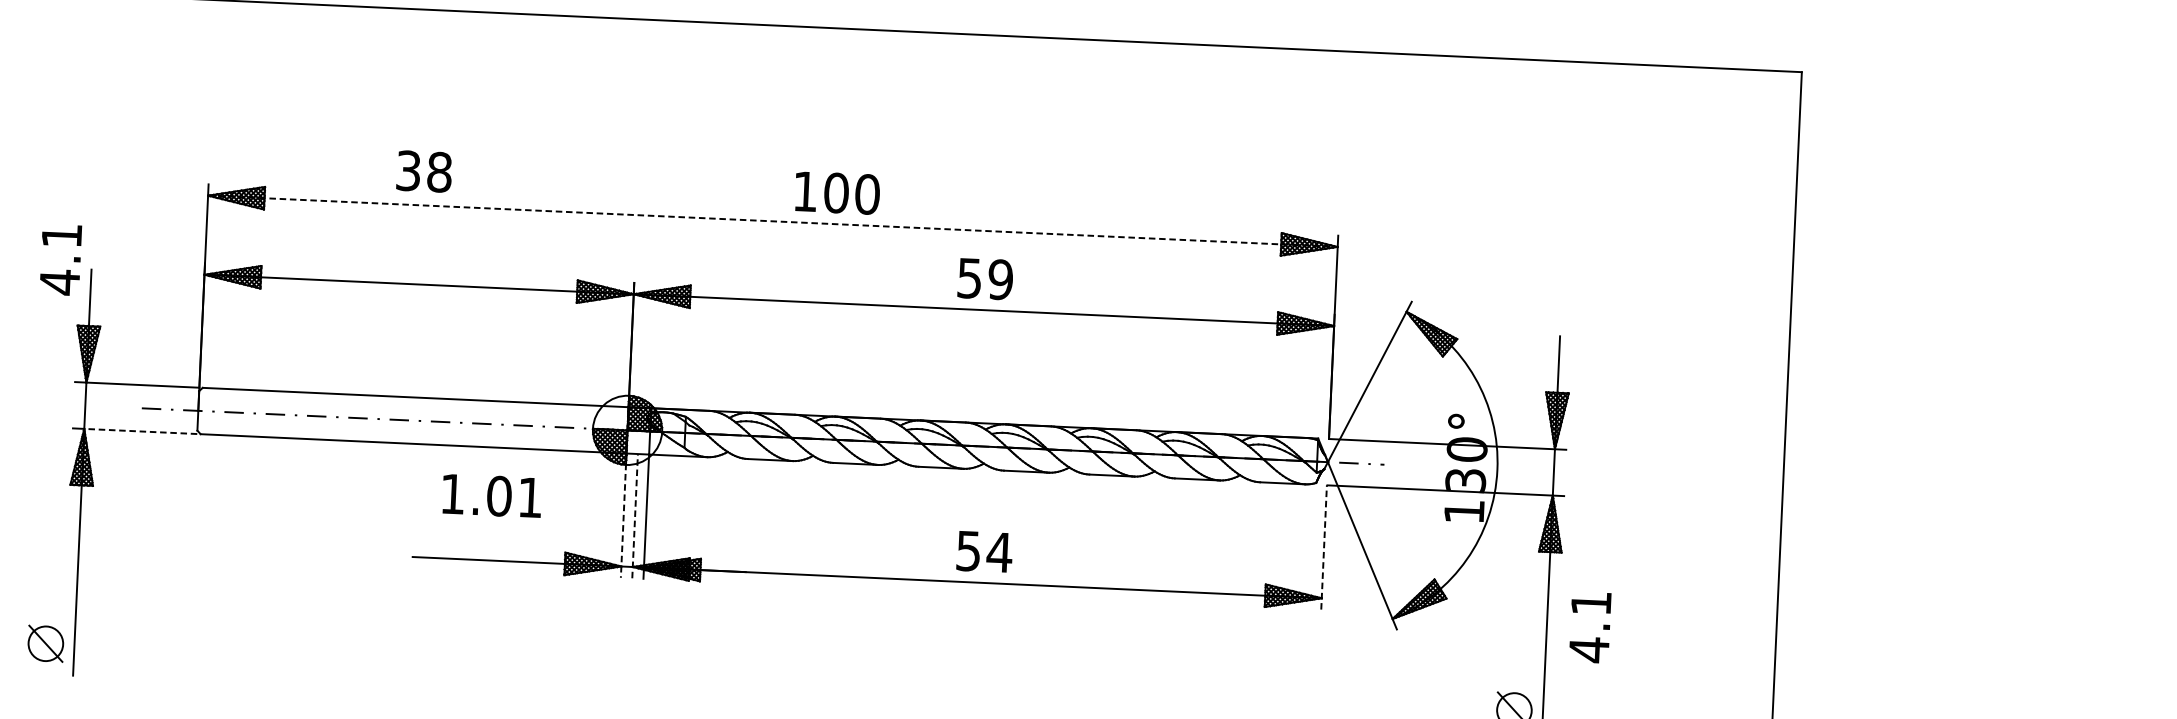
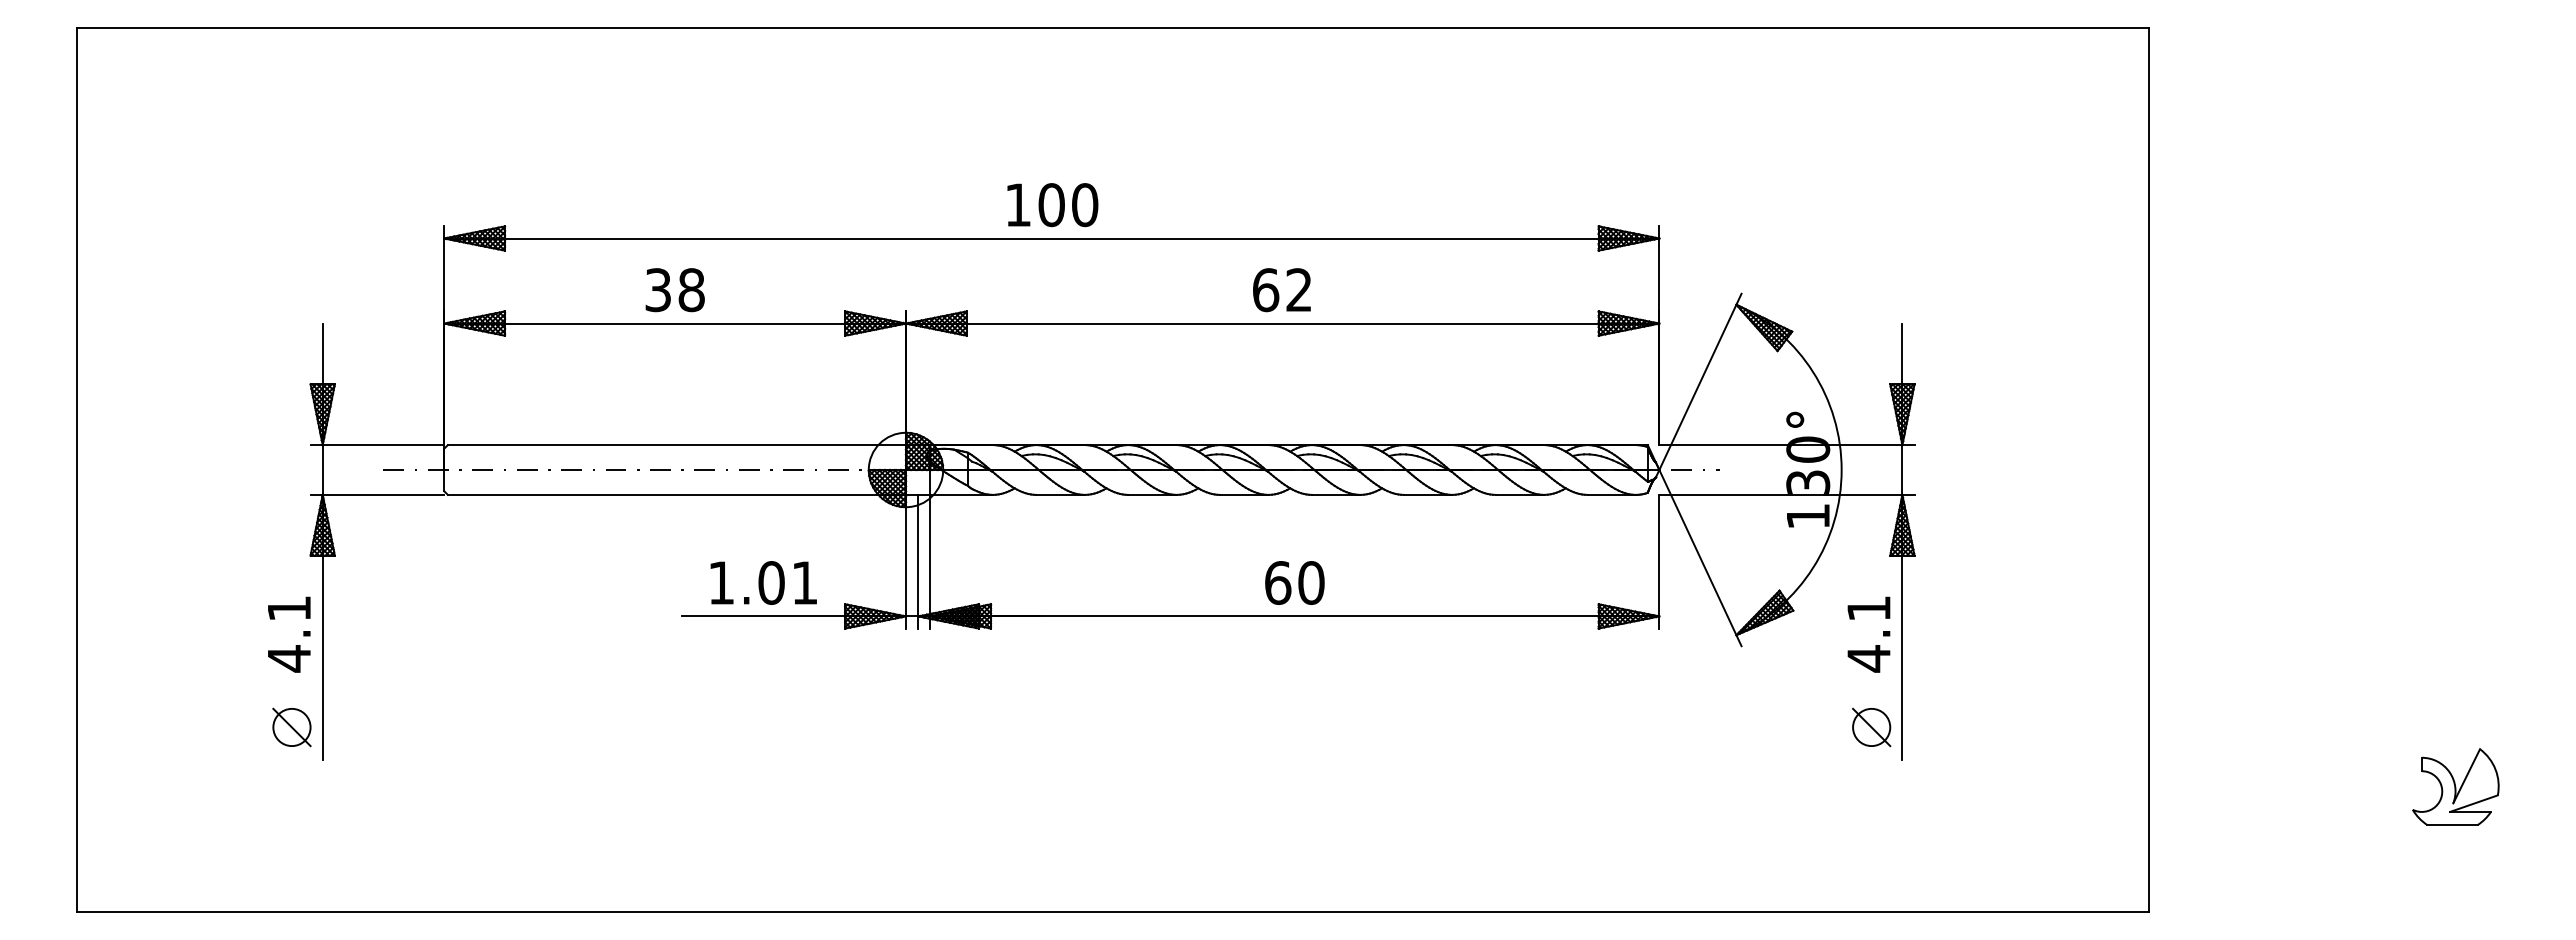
text: (423, 171) -> (674, 290), moved
text: (837, 193) -> (1052, 205), moved
line: (772, 221) -> (1051, 238), dashed -> solid
text: (61, 259) -> (289, 634), moved
text: (985, 279) -> (1282, 290), 59 -> 62
line: (140, 431) -> (383, 494), dashed -> solid
text: (491, 495) -> (763, 582), moved
line: (624, 515) -> (906, 561), dashed -> solid
line: (635, 515) -> (918, 561), dashed -> solid
line: (1324, 547) -> (1659, 561), dashed -> solid
text: (984, 551) -> (1295, 582), 54 -> 60
text: (1589, 627) -> (1868, 634), moved

